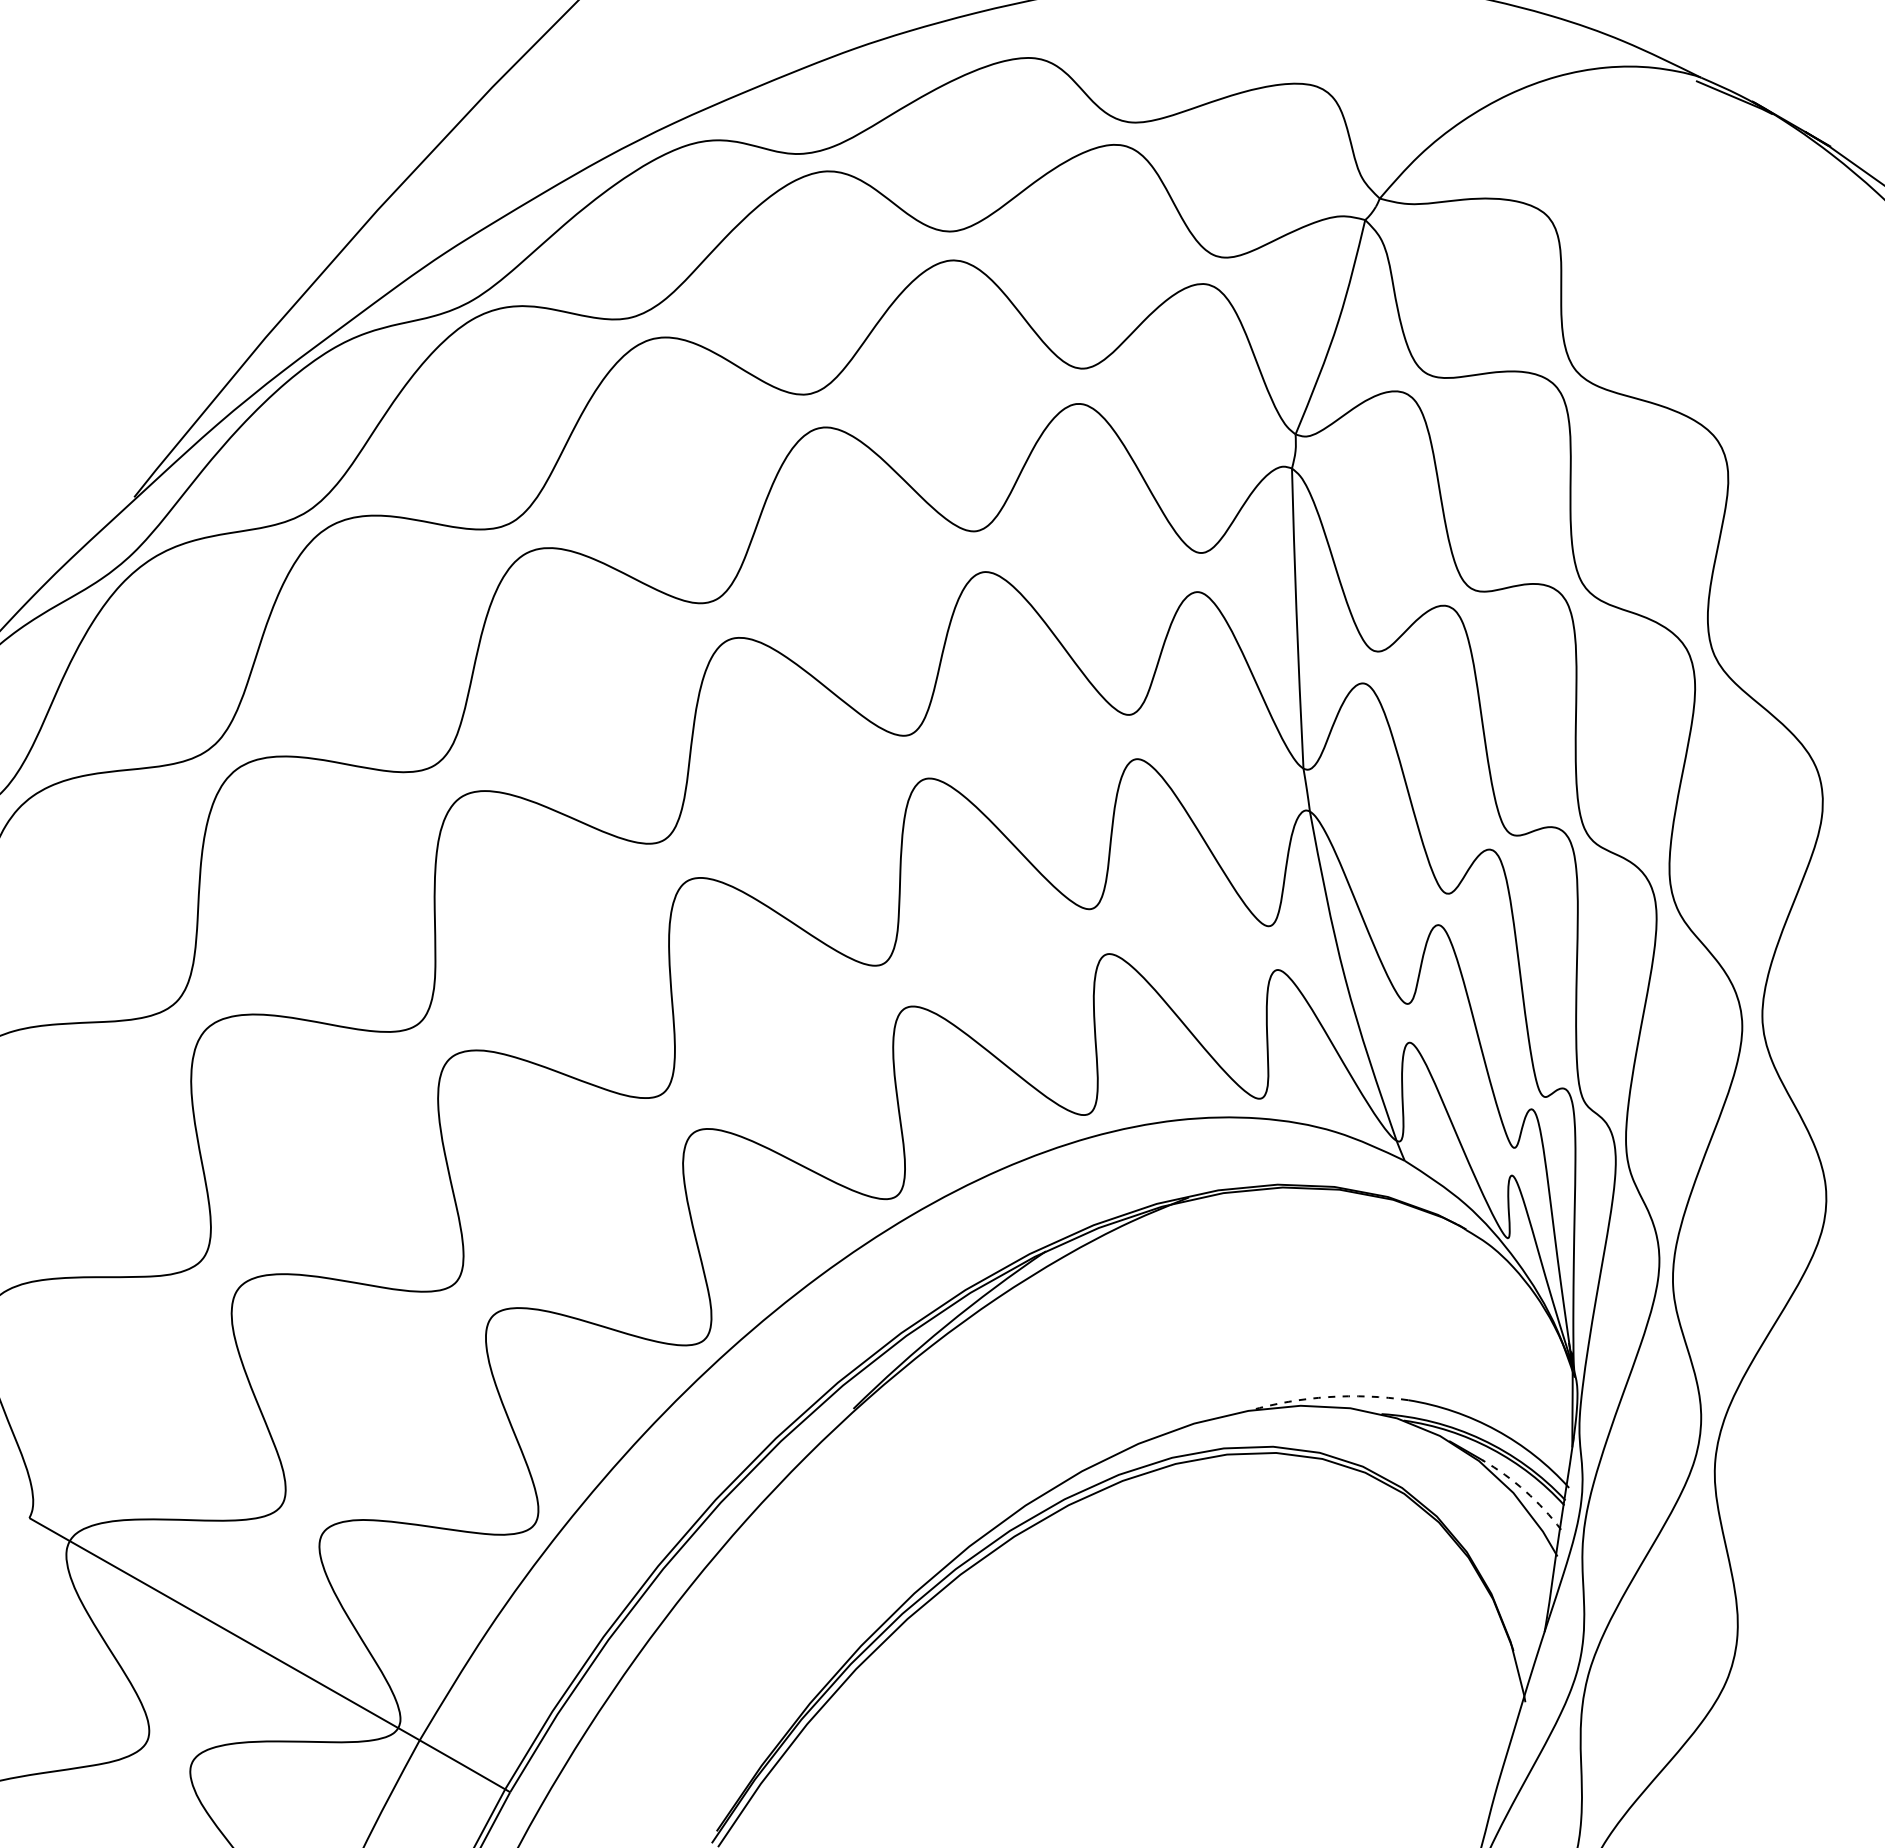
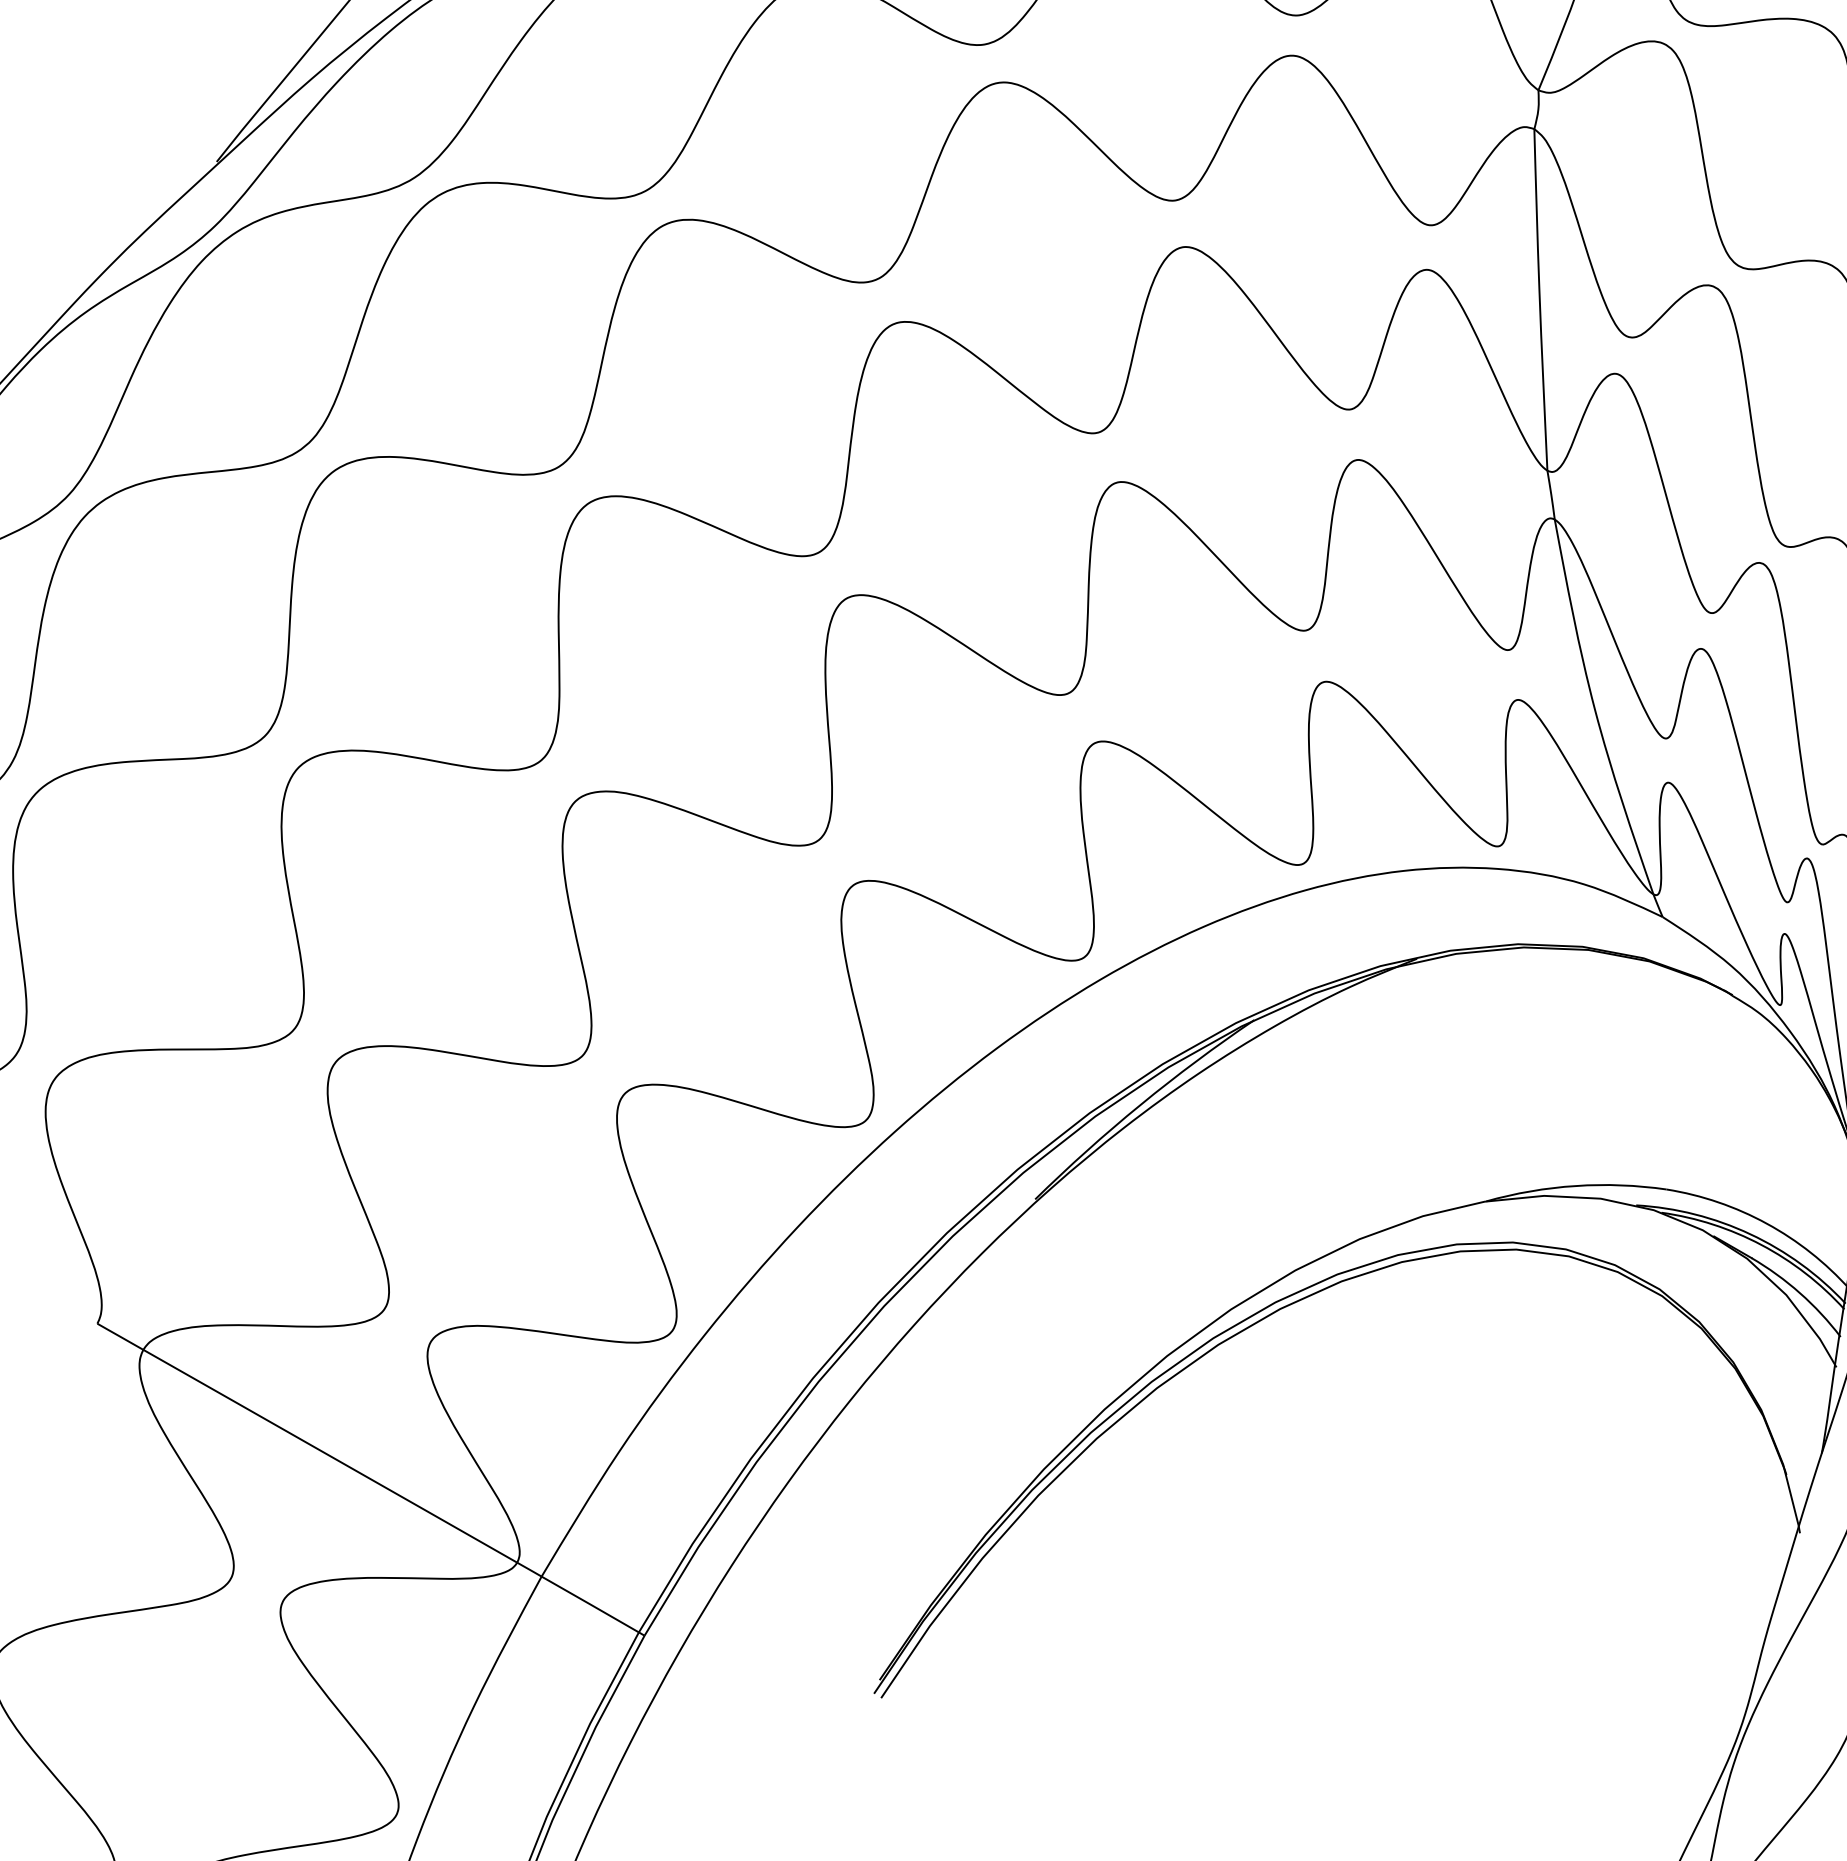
arc: (1328, 1397) -> (1575, 1186), dashed -> solid
arc: (1525, 1491) -> (1800, 1293), dashed -> solid

